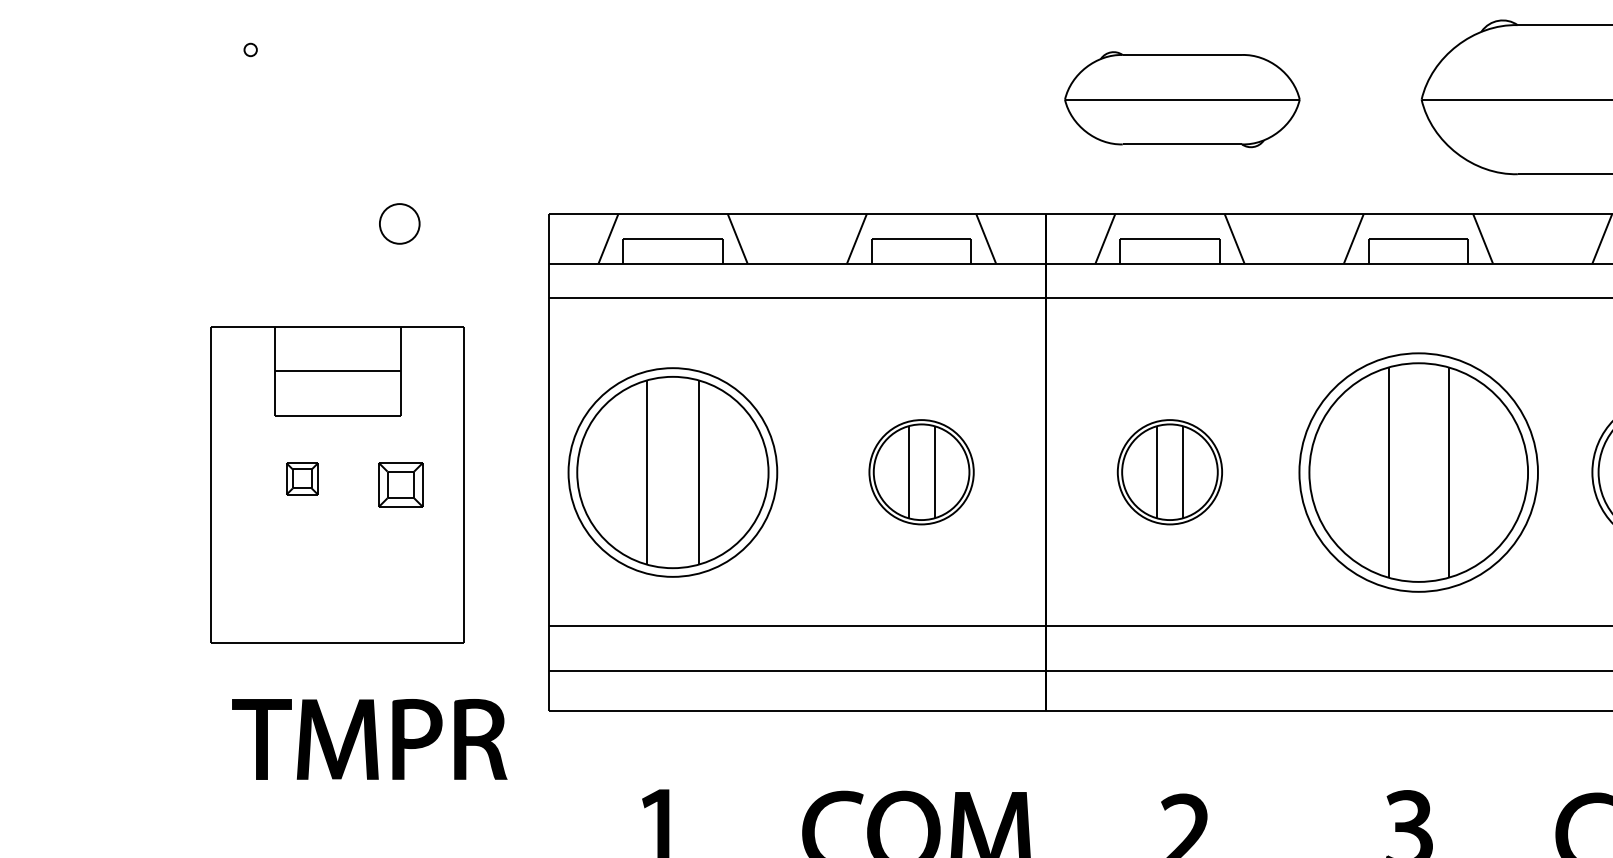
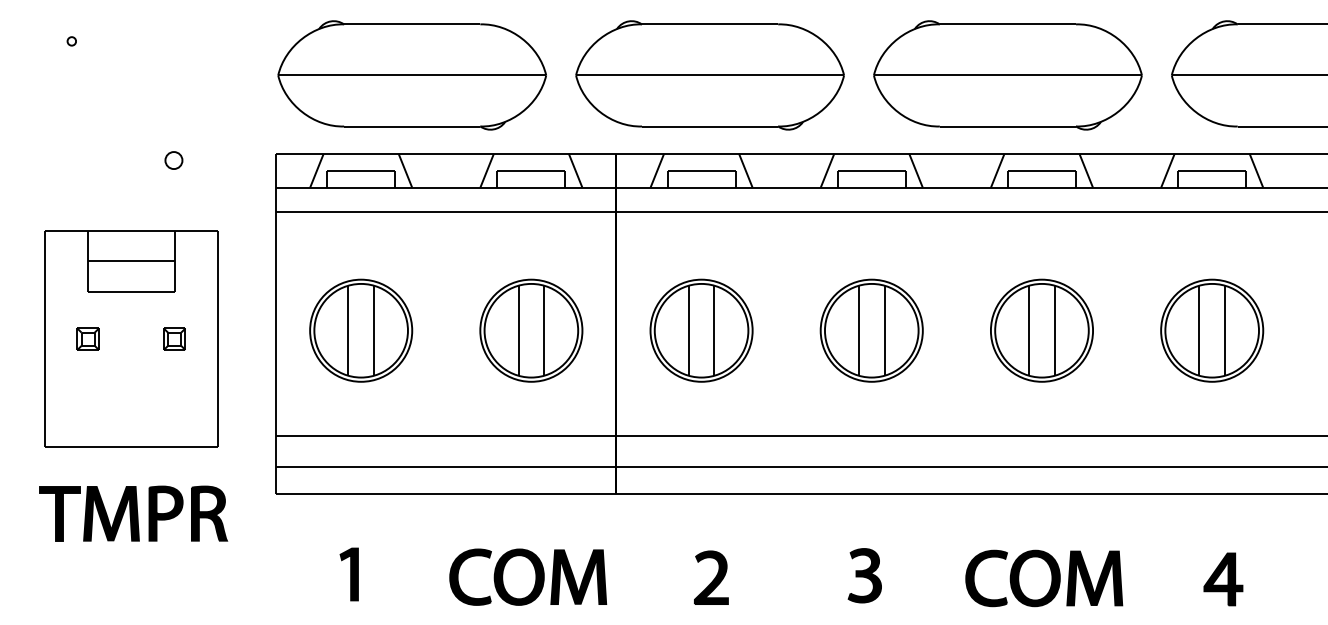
part: (746, 99) -> (411, 75), added
part: (1181, 99) -> (709, 75), size x1.67
part: (399, 223) -> (173, 160), size x0.62
part: (673, 472) -> (361, 330), size x0.71
part: (921, 472) -> (531, 330), size x1.43
part: (1169, 472) -> (701, 330), size x1.43
part: (1418, 472) -> (871, 330), size x0.62
part: (301, 477) -> (87, 338), moved
part: (400, 483) -> (174, 338), size x0.71
part: (369, 739) -> (133, 513), moved

